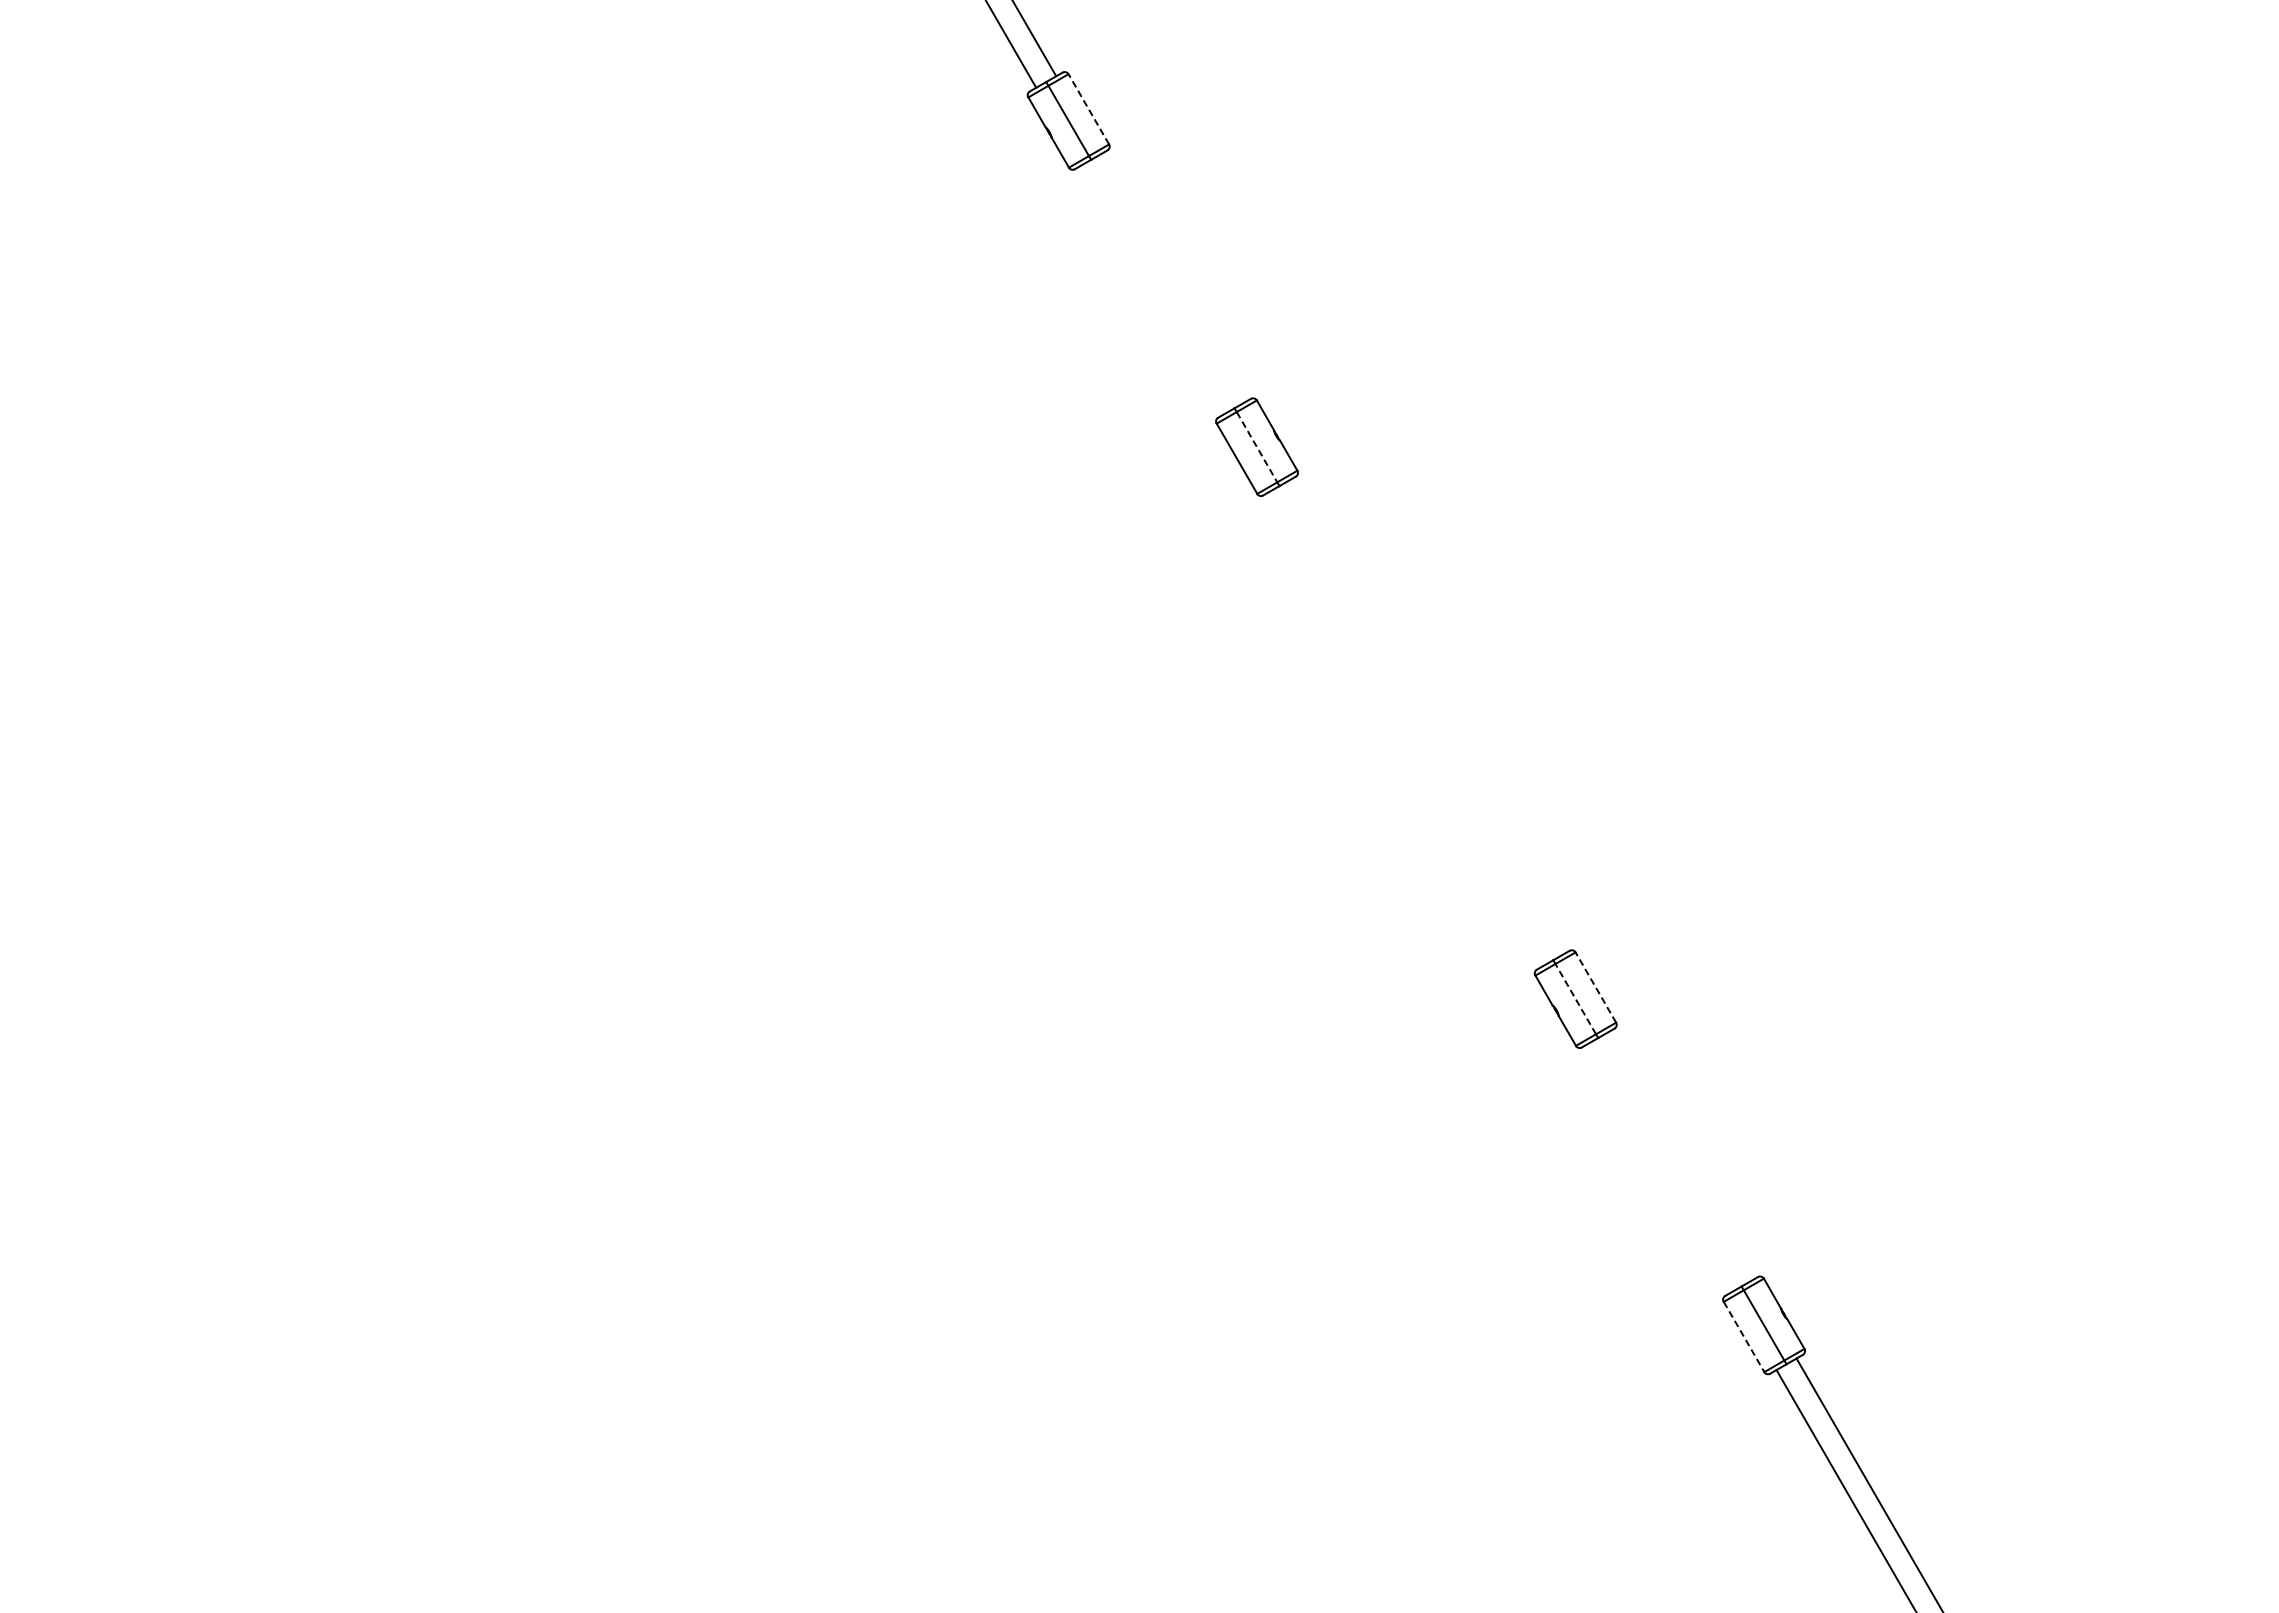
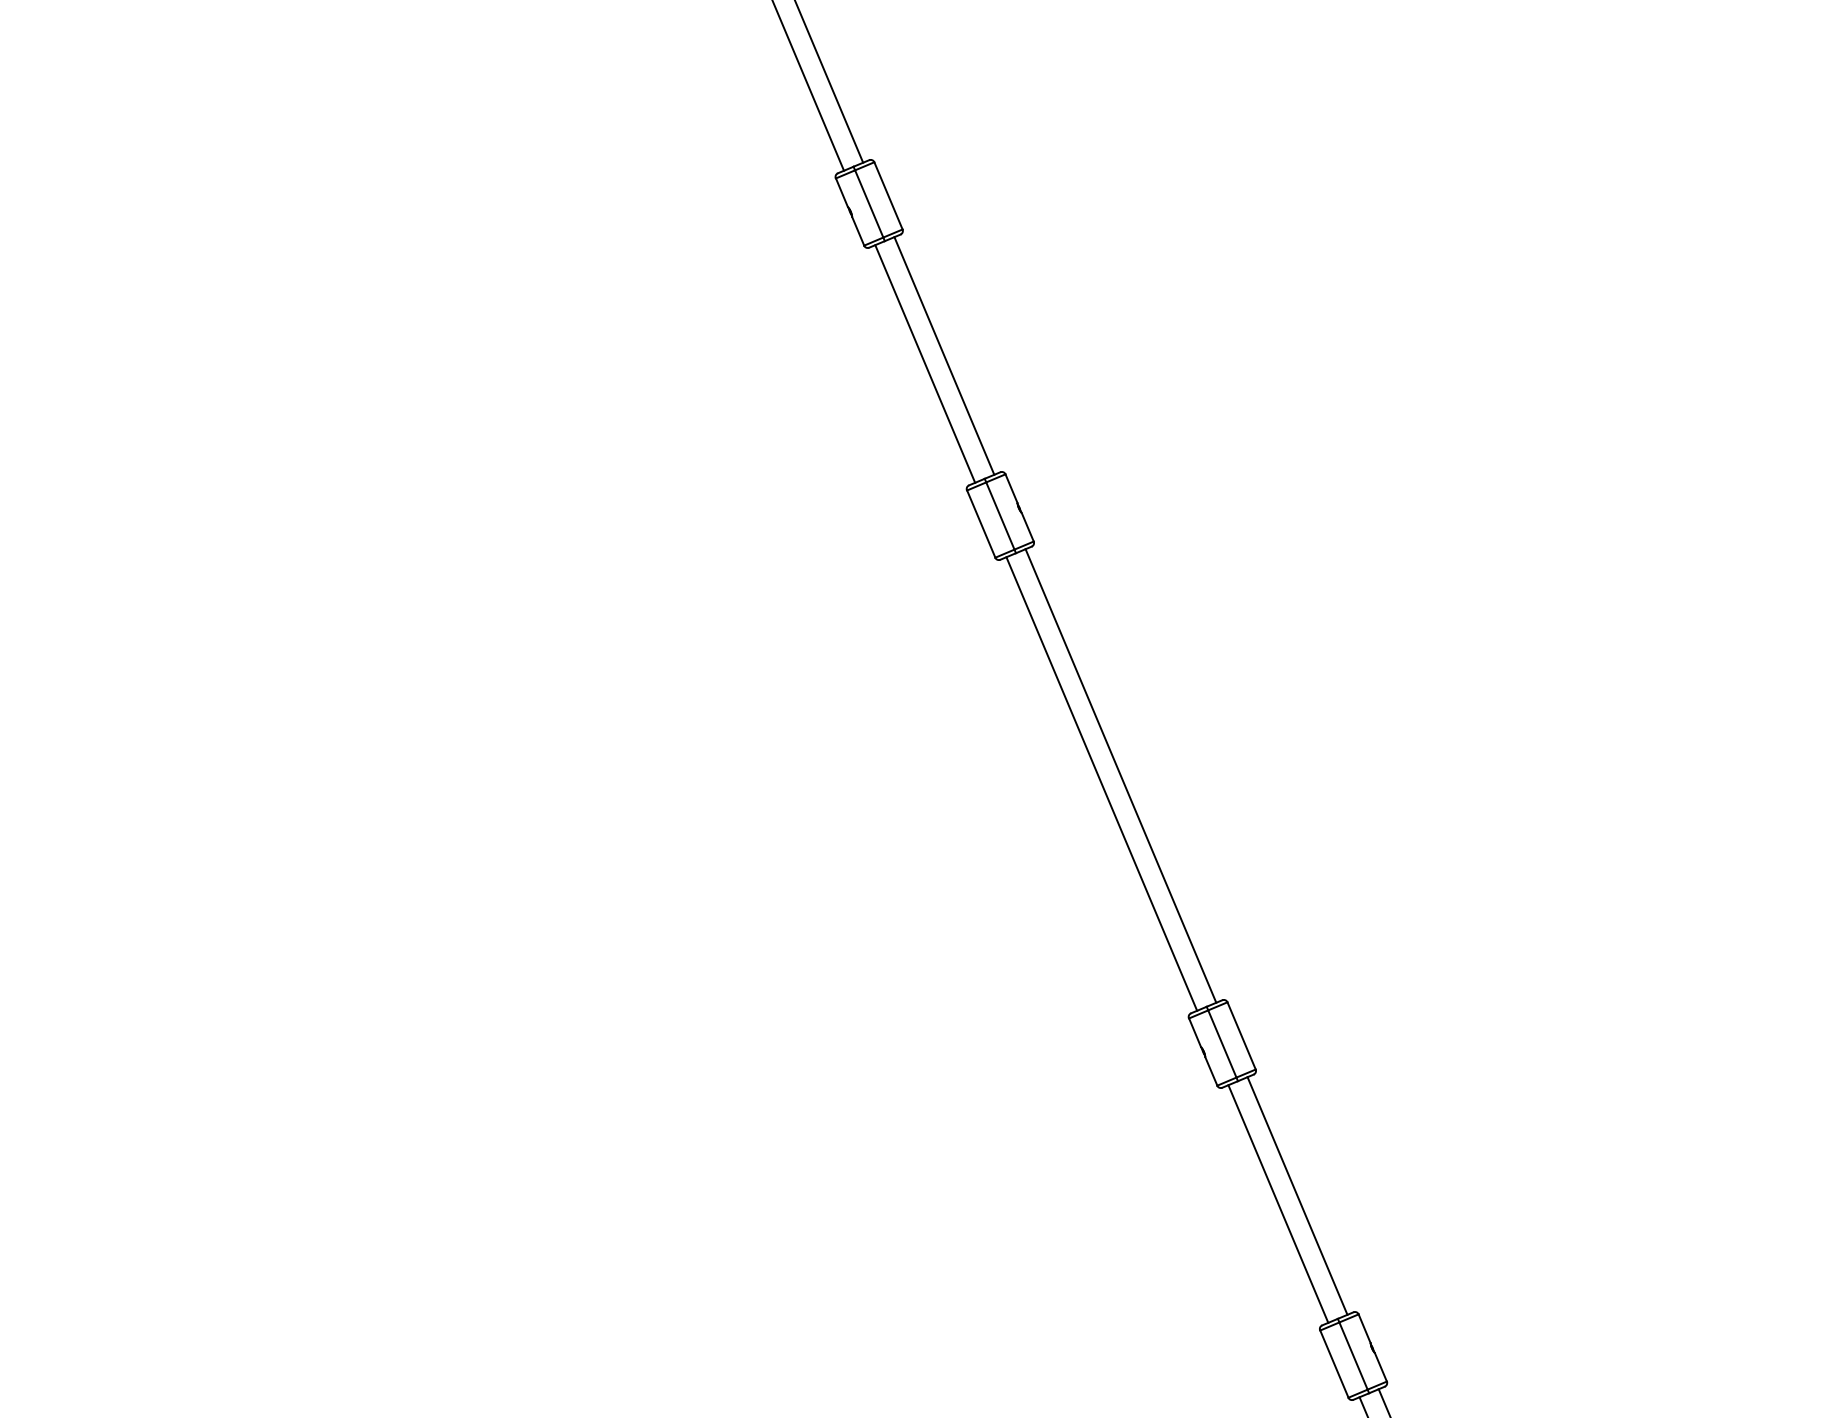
line: (1088, 109) -> (888, 195), dashed -> solid
line: (1172, 278) -> (944, 356), added
line: (1152, 289) -> (924, 363), added
line: (1257, 447) -> (1000, 516), dashed -> solid
line: (1426, 717) -> (1121, 776), added
line: (1406, 728) -> (1101, 783), added
line: (1595, 987) -> (1241, 1035), dashed -> solid
line: (1575, 999) -> (1222, 1044), dashed -> solid
line: (1679, 1156) -> (1297, 1195), added
line: (1659, 1167) -> (1278, 1203), added
line: (1744, 1336) -> (1334, 1363), dashed -> solid

